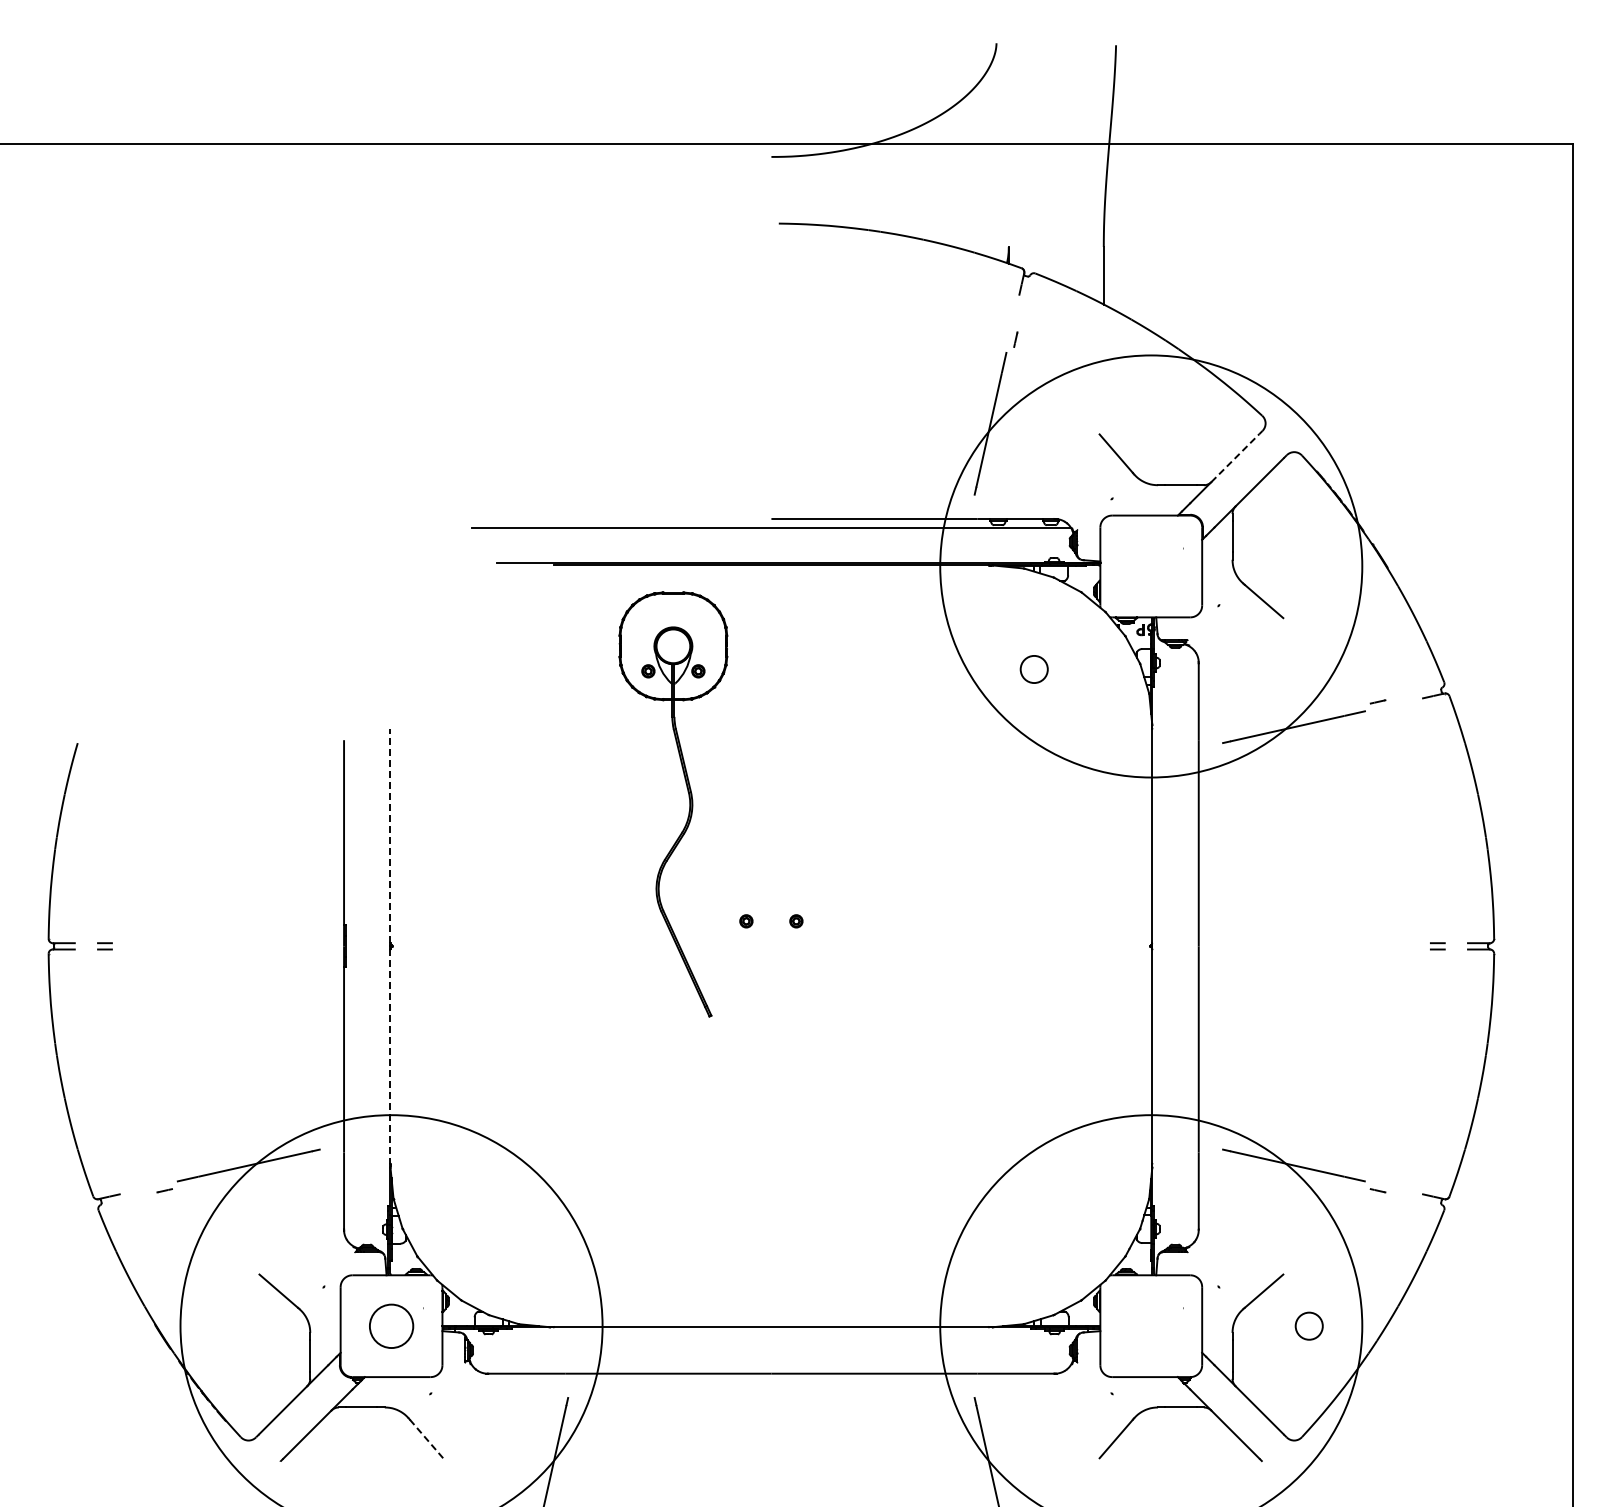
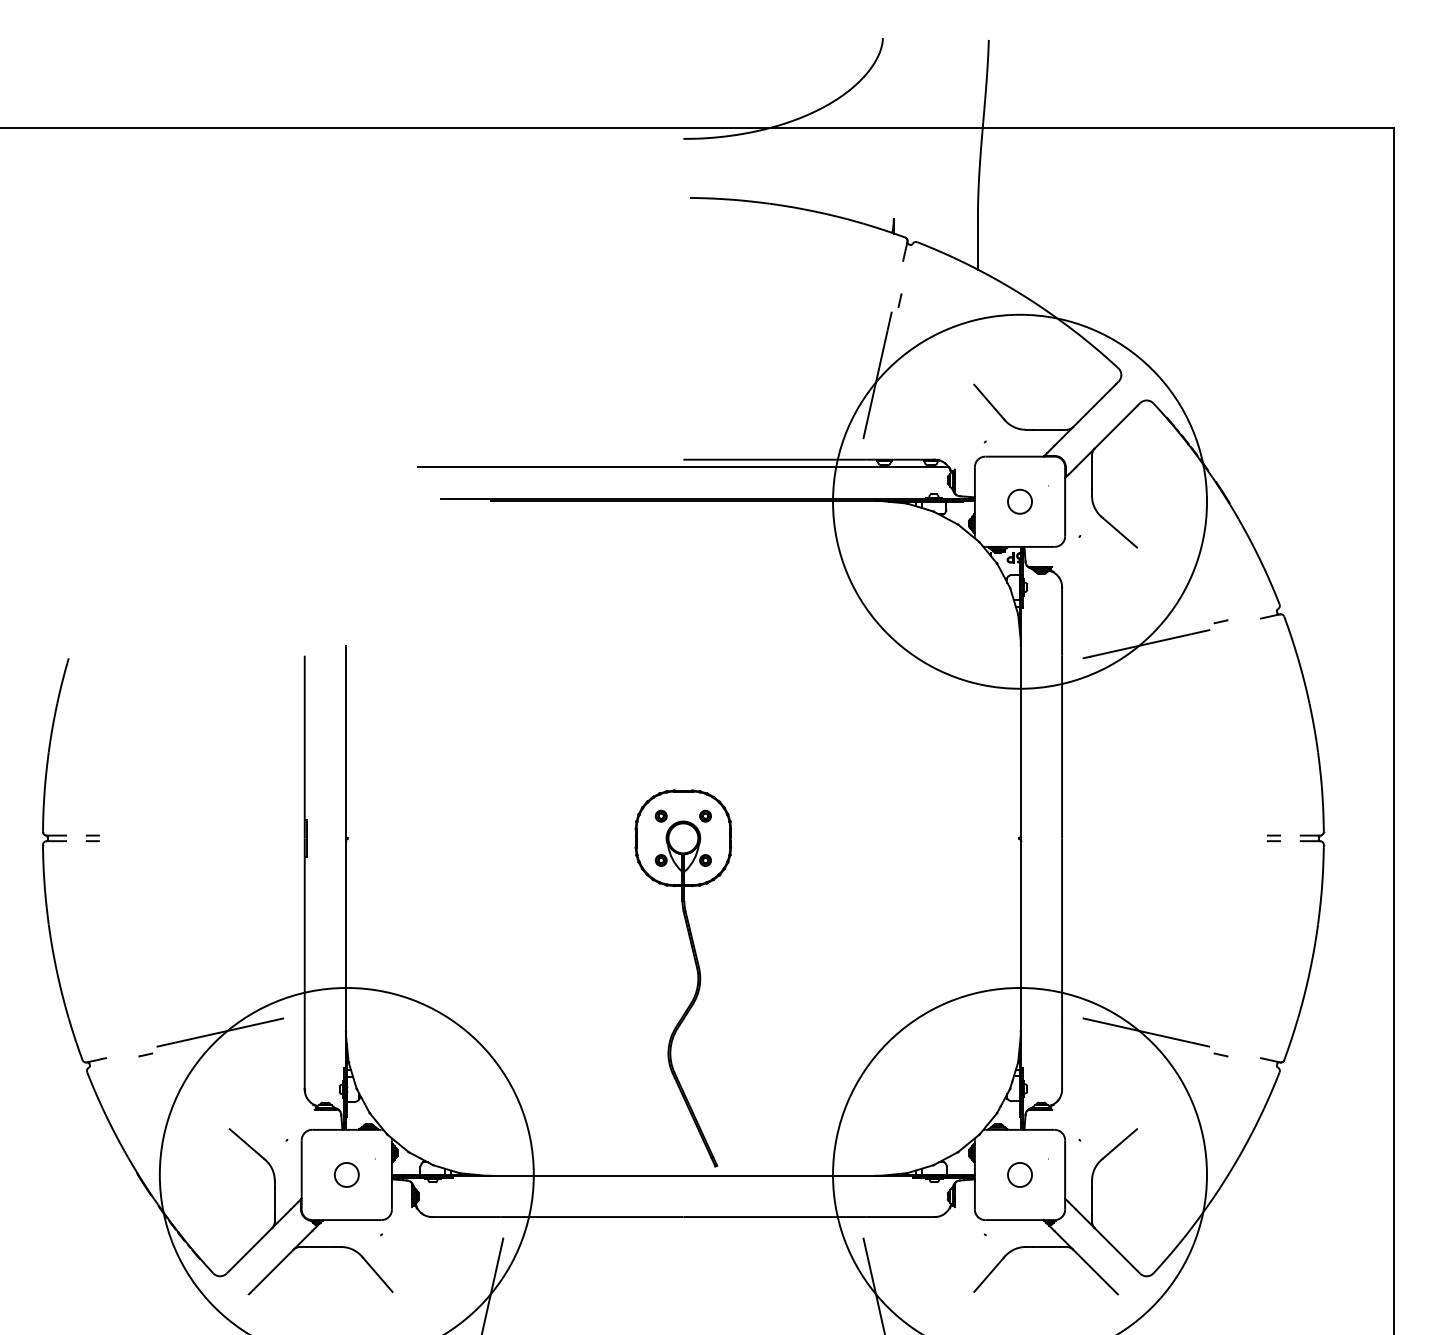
line: (1235, 458) -> (1094, 406), dashed -> solid
circle: (1033, 669) -> (1019, 501), moved
part: (689, 804) -> (697, 978), moved
line: (390, 835) -> (345, 740), dashed -> solid
line: (390, 1057) -> (345, 936), dashed -> solid
circle: (391, 1325) -> (346, 1174), size x0.62
circle: (1308, 1325) -> (1019, 1174), moved
line: (426, 1438) -> (377, 1274), dashed -> solid

